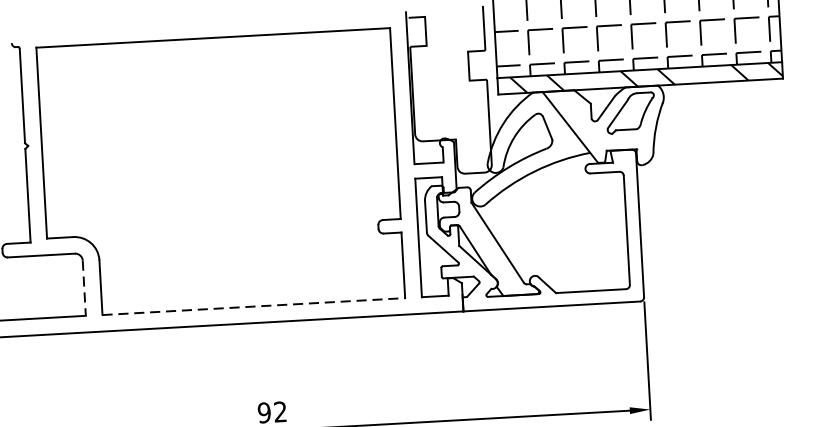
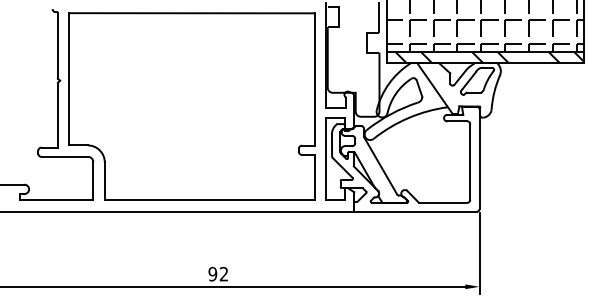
line: (84, 288) -> (93, 181), dashed -> solid
line: (253, 306) -> (209, 200), dashed -> solid

